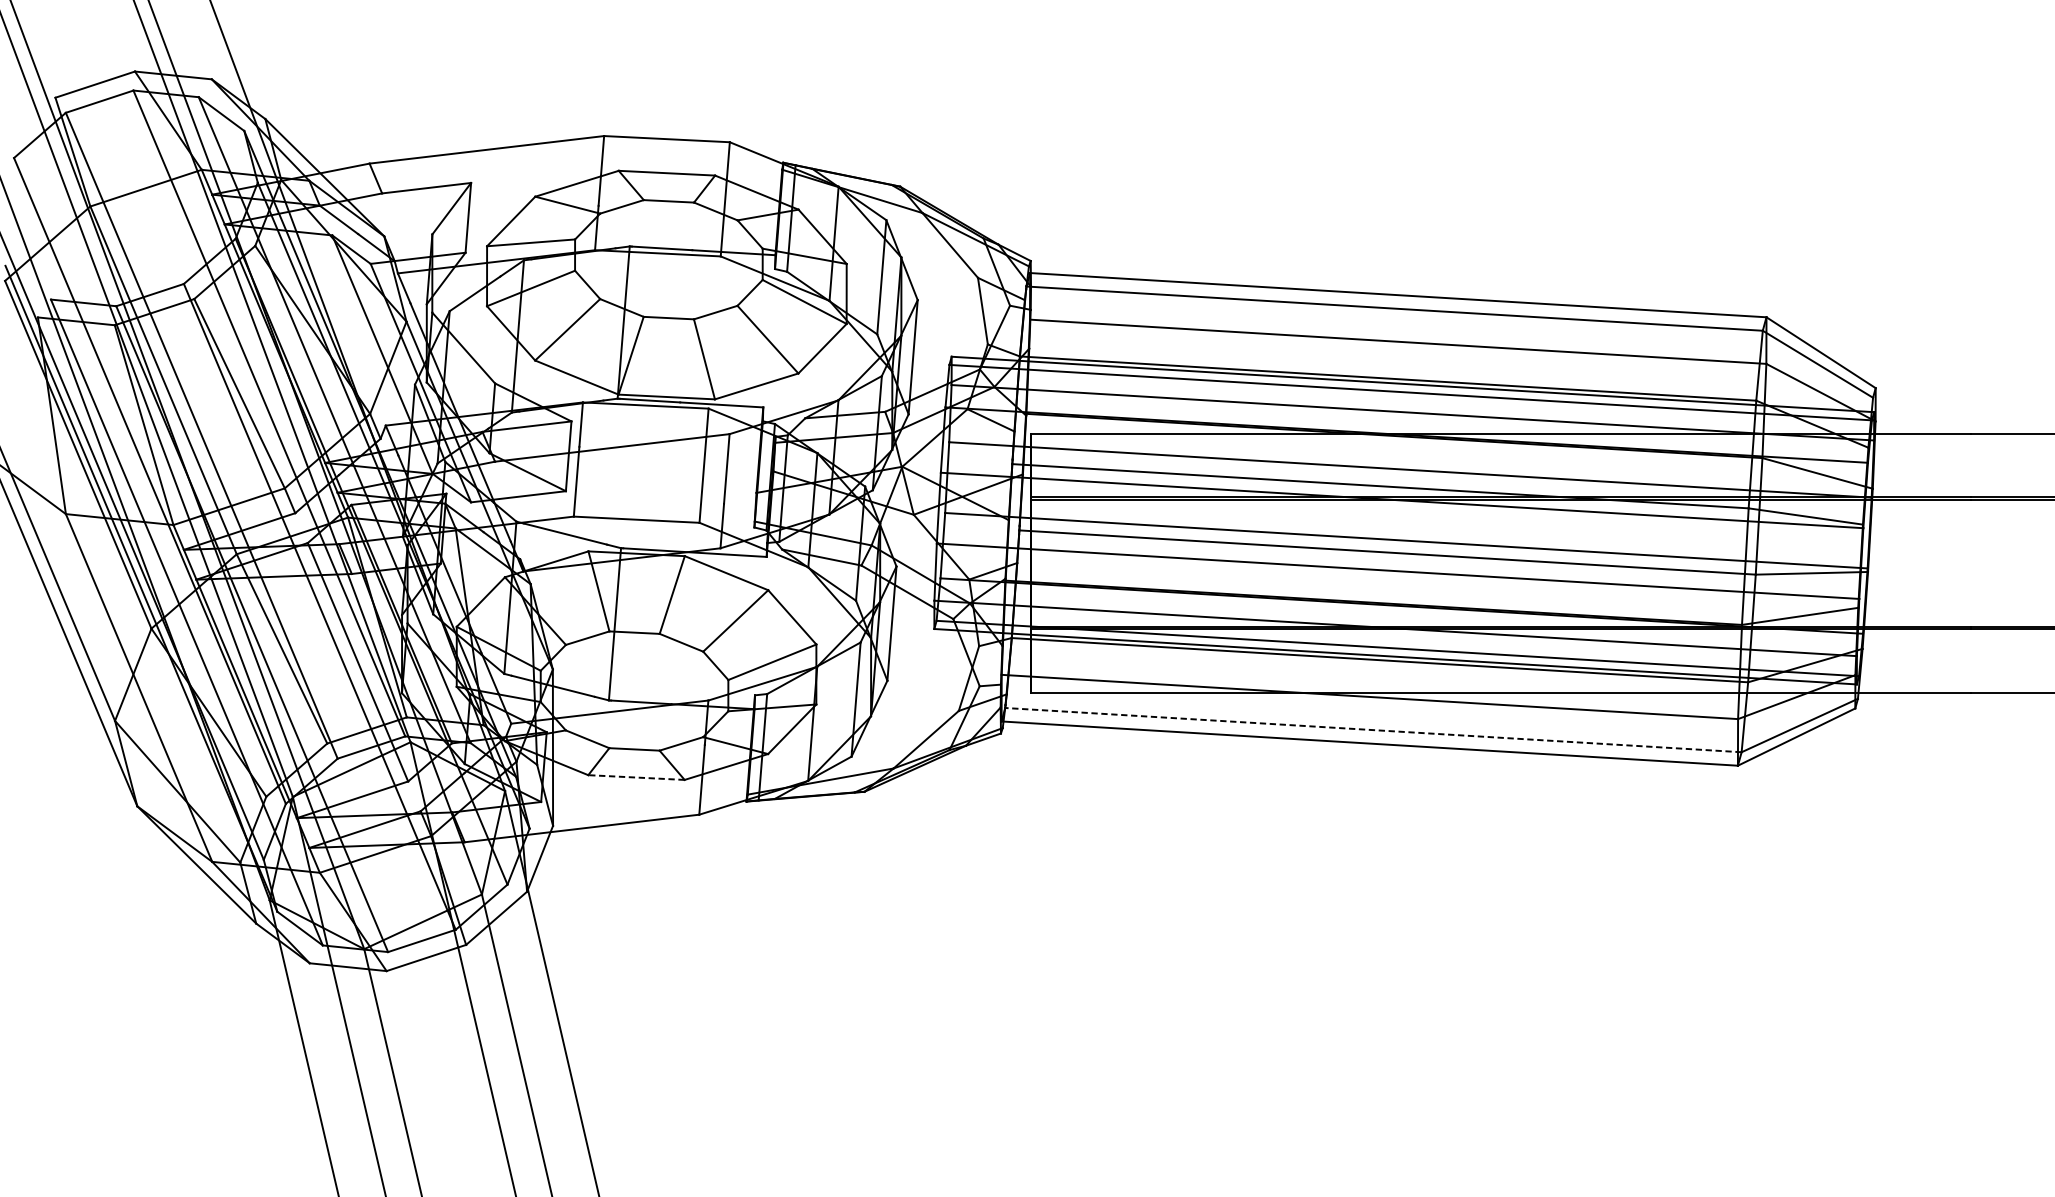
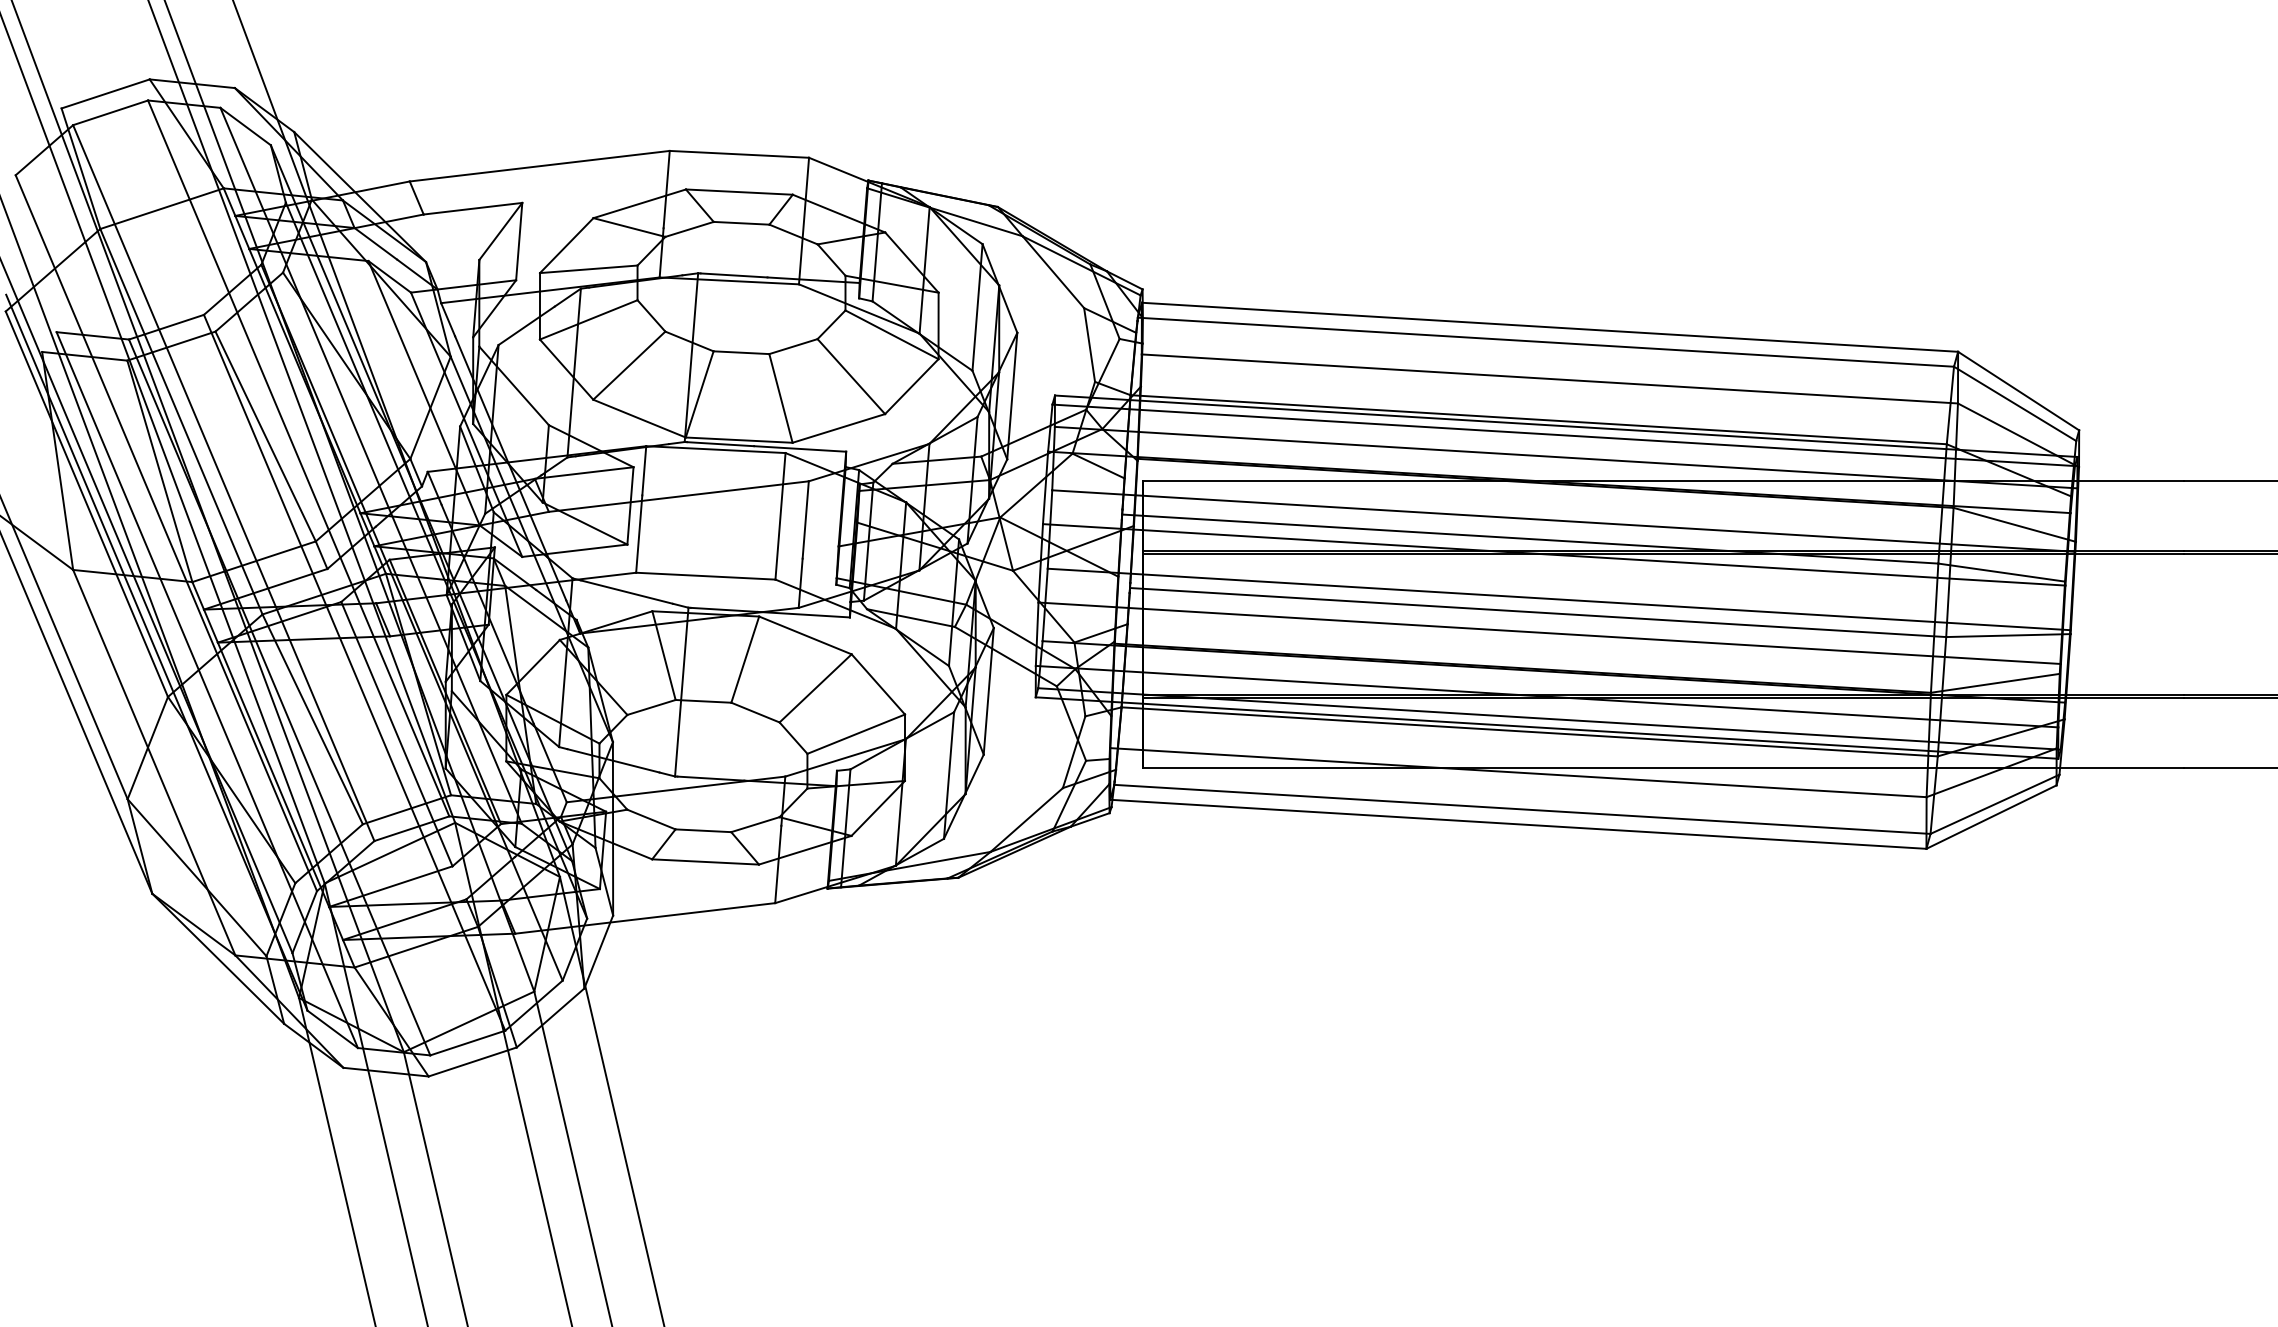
line: (1373, 730) -> (1522, 809), dashed -> solid
line: (636, 777) -> (705, 861), dashed -> solid

